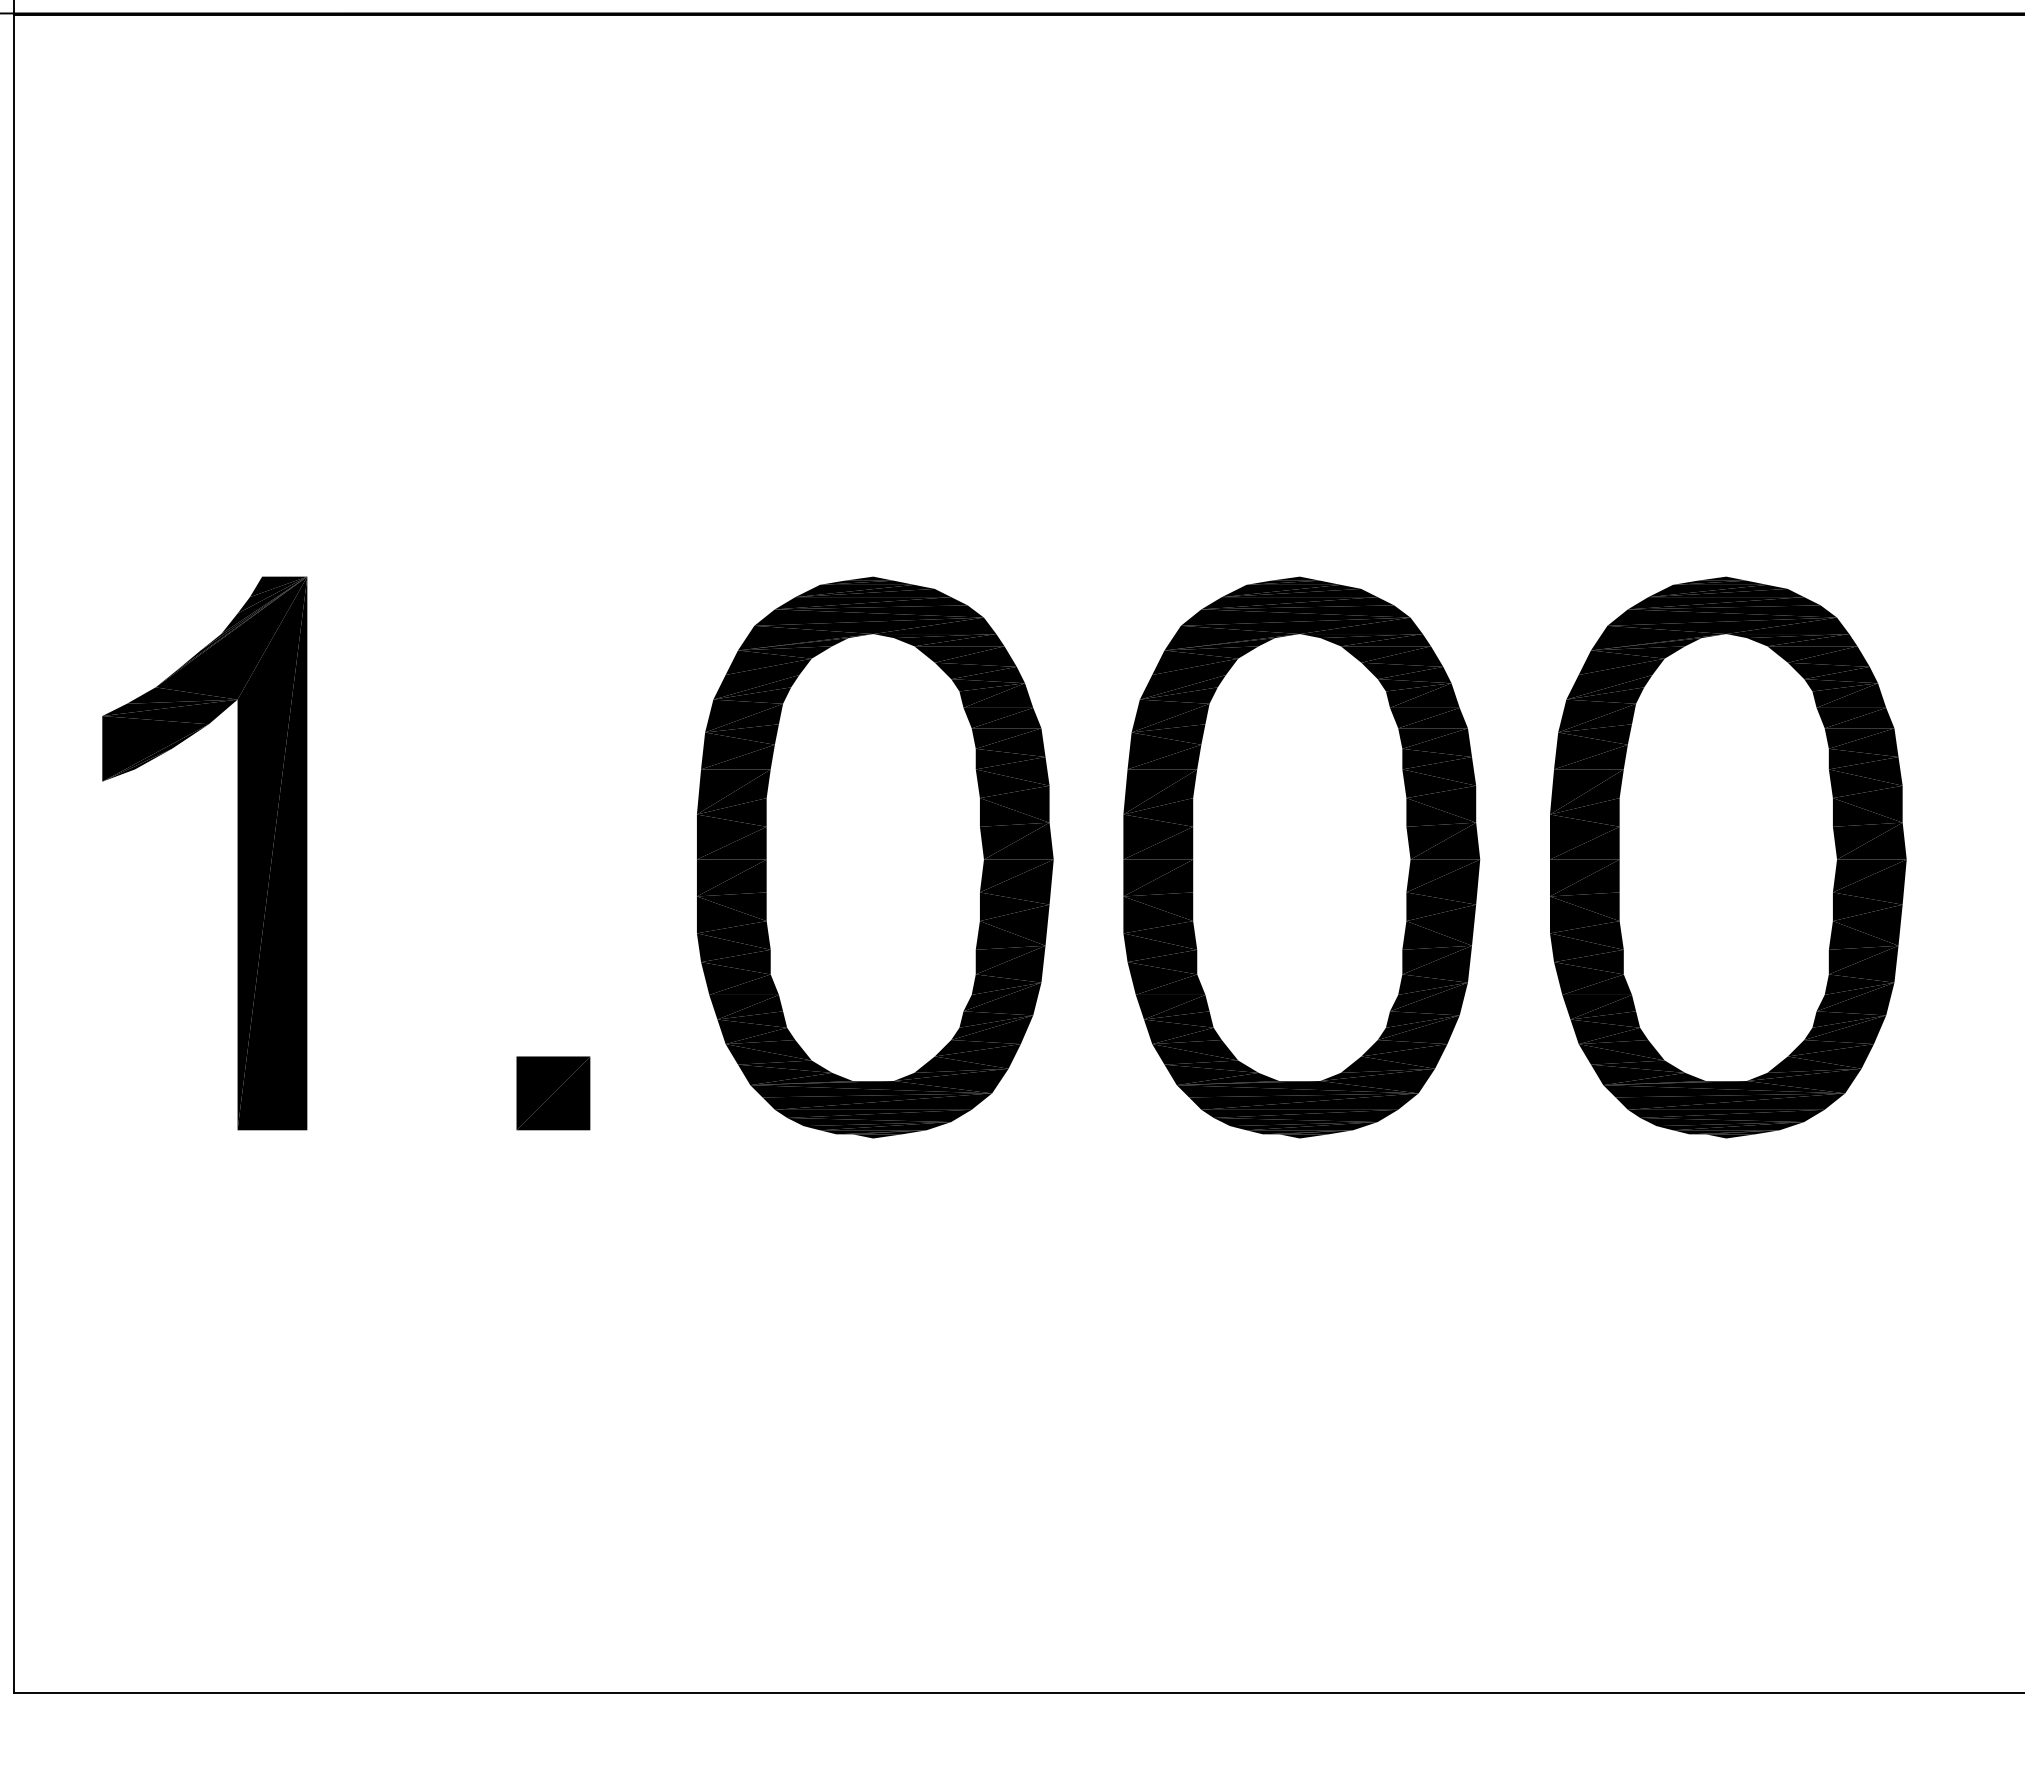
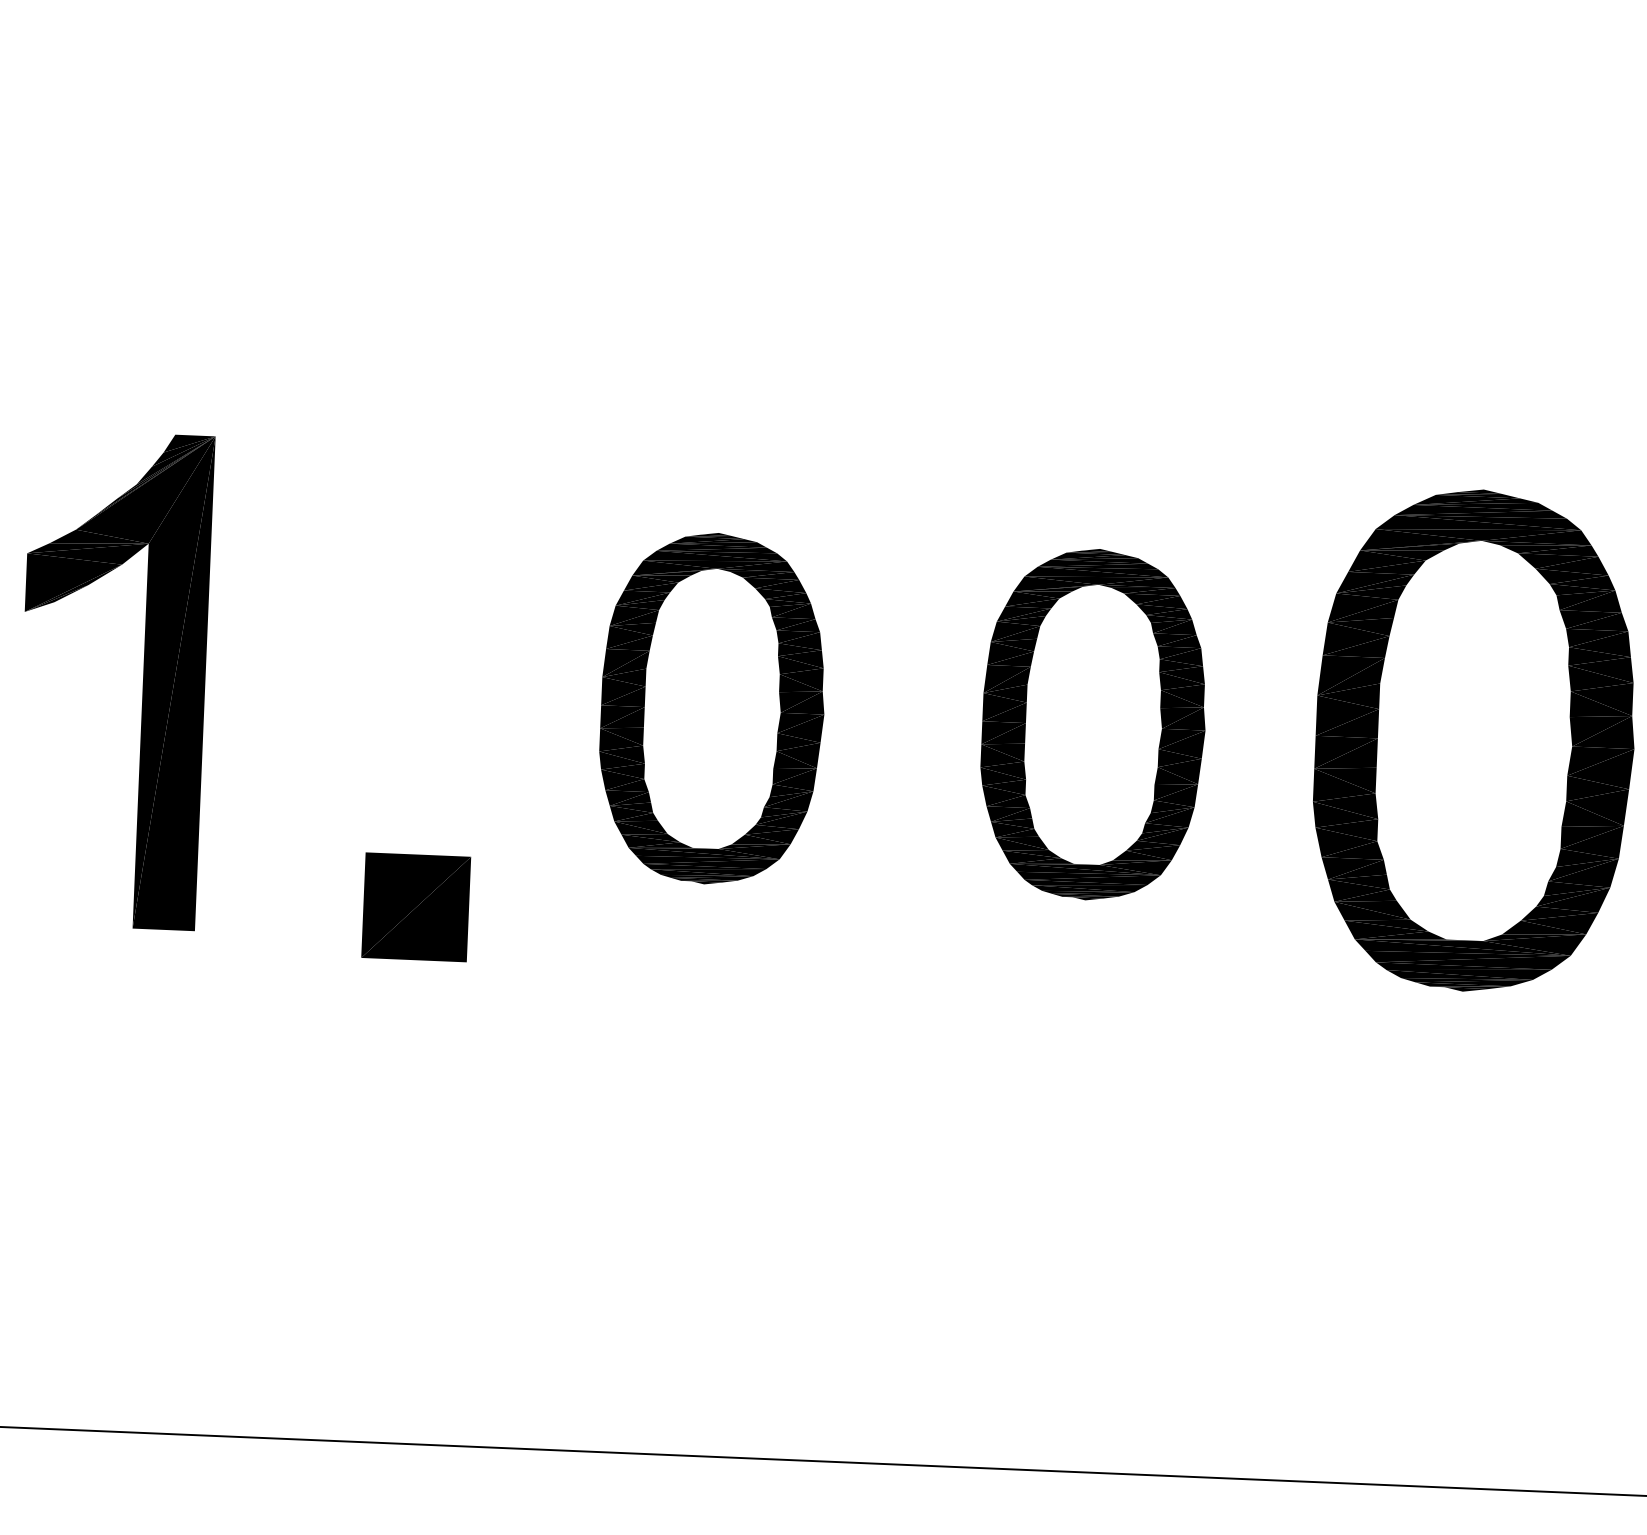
part: (875, 857) -> (712, 708), size x0.7
part: (1301, 857) -> (1093, 724), size x0.7
part: (553, 1093) -> (416, 907), size x1.6

